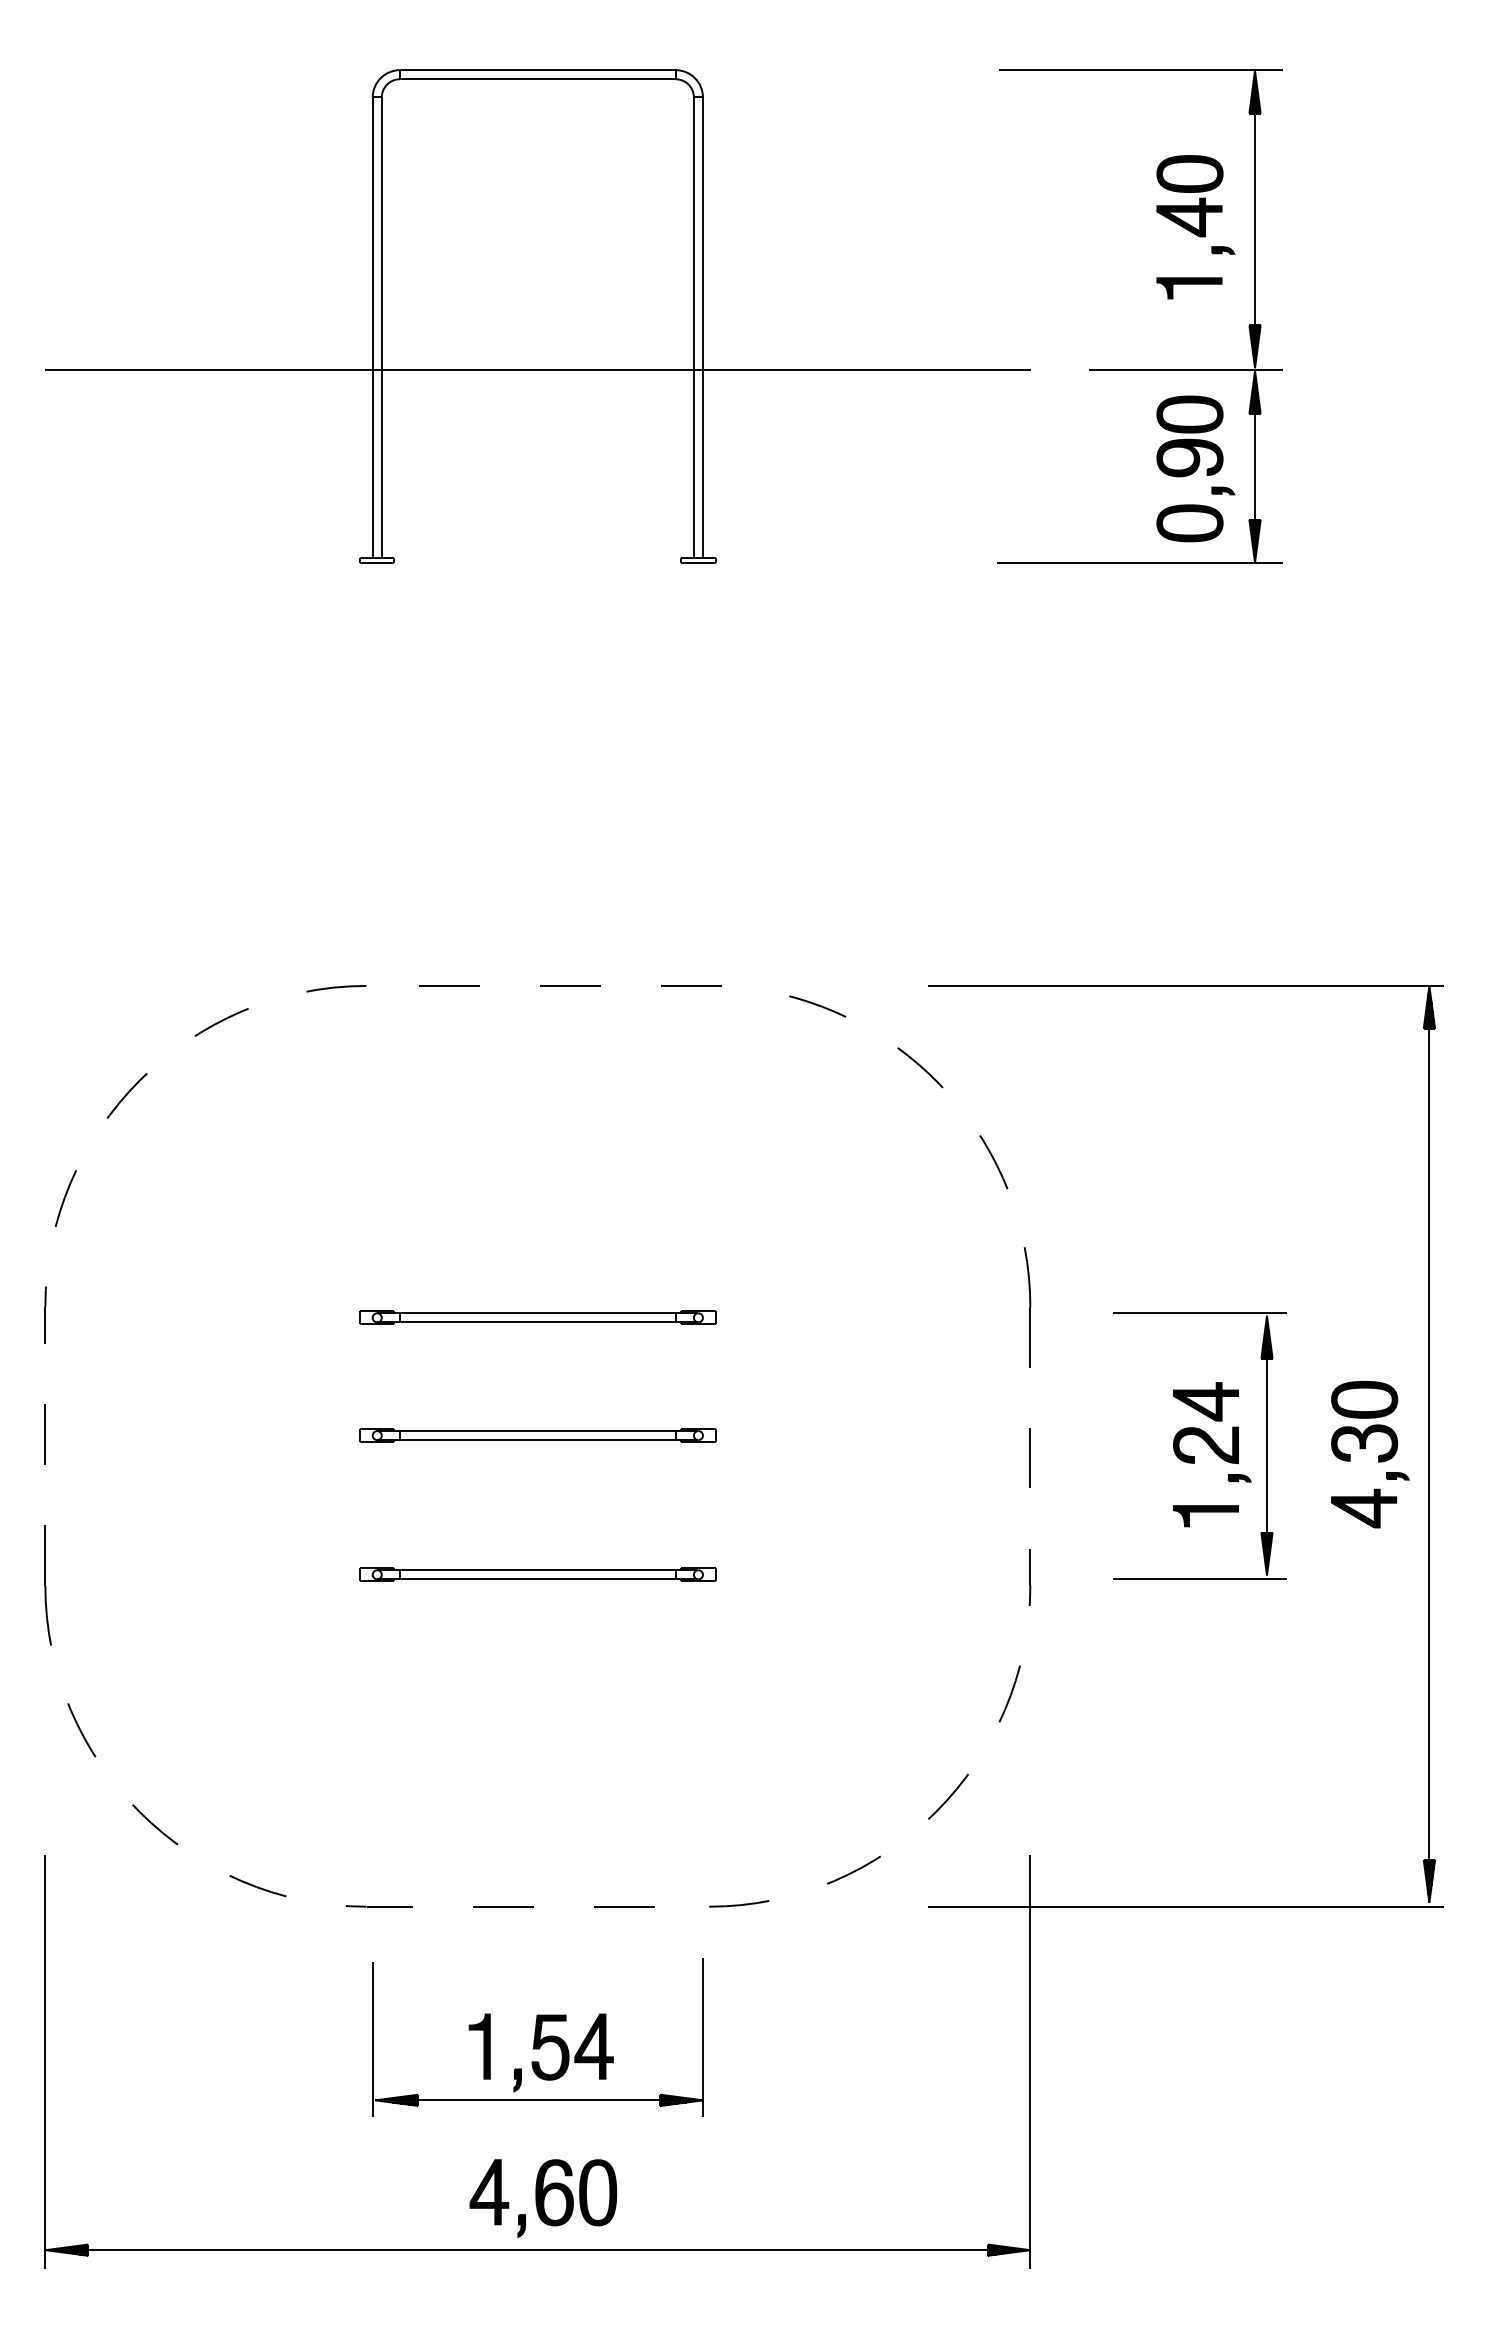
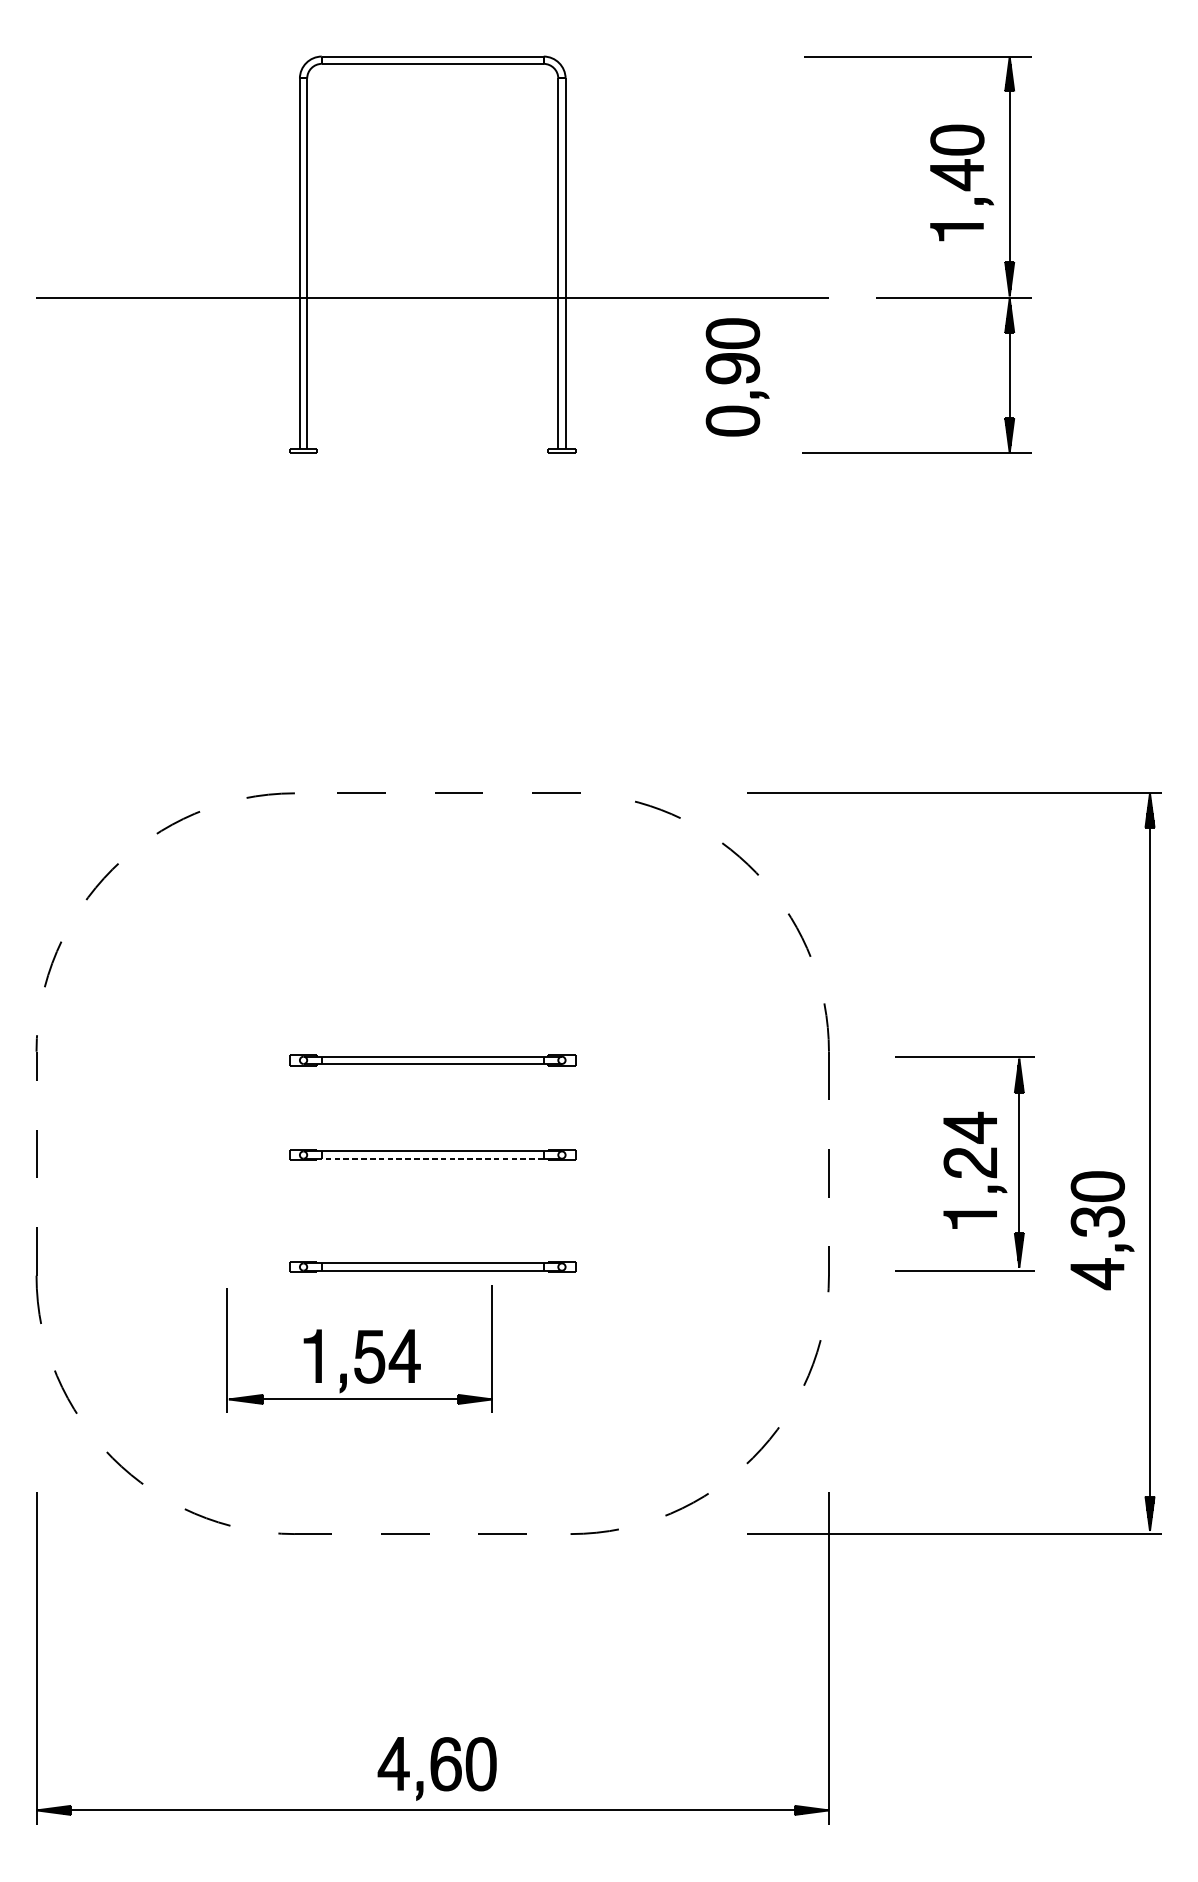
part: (1195, 468) -> (737, 377), moved
line: (537, 1440) -> (432, 1159), solid -> dashed
part: (1365, 1449) -> (1098, 1226), moved
part: (537, 2037) -> (359, 1348), moved

